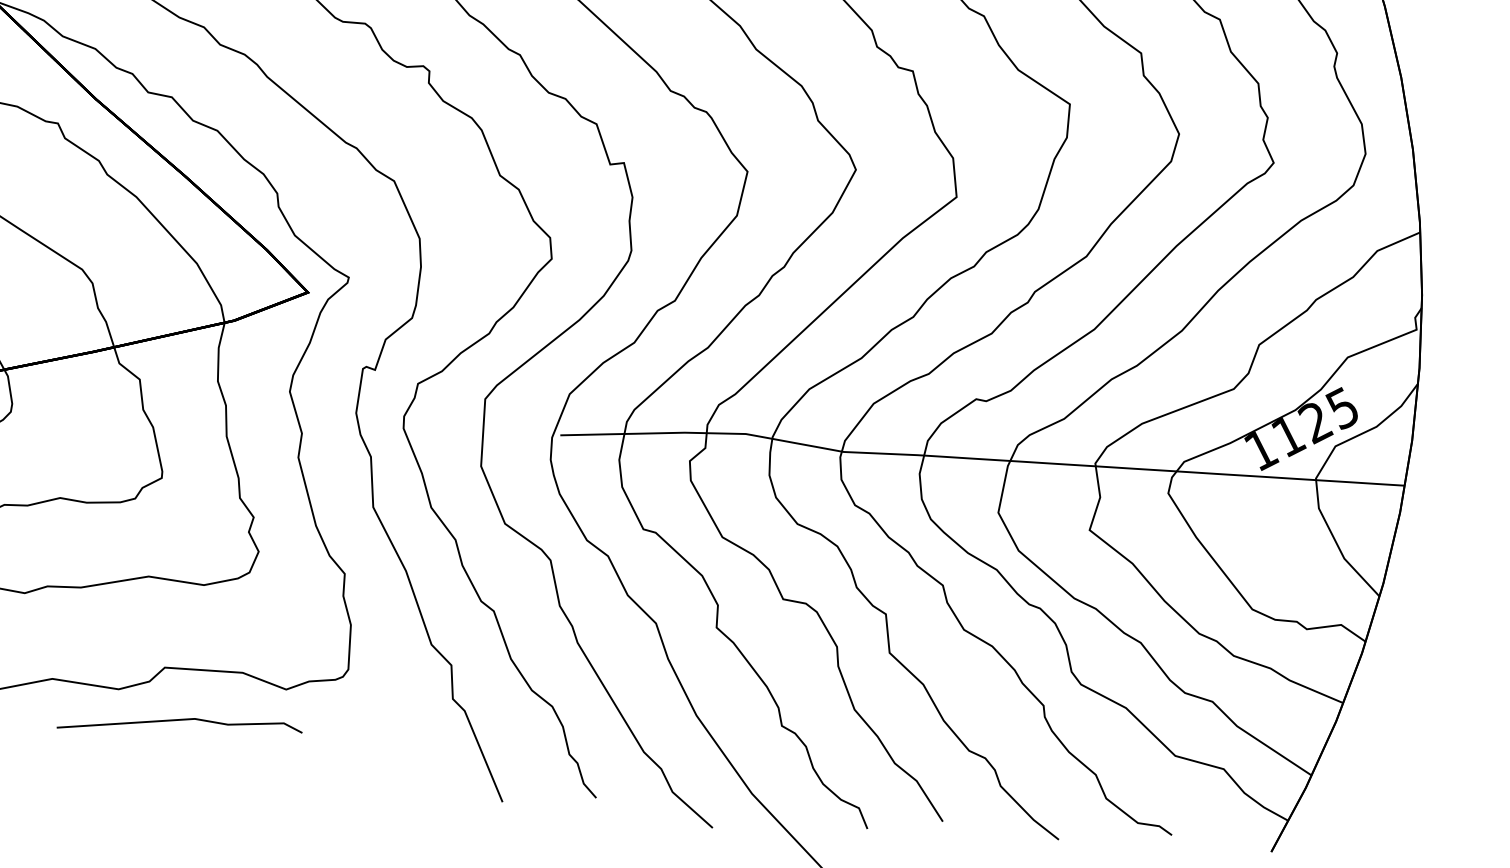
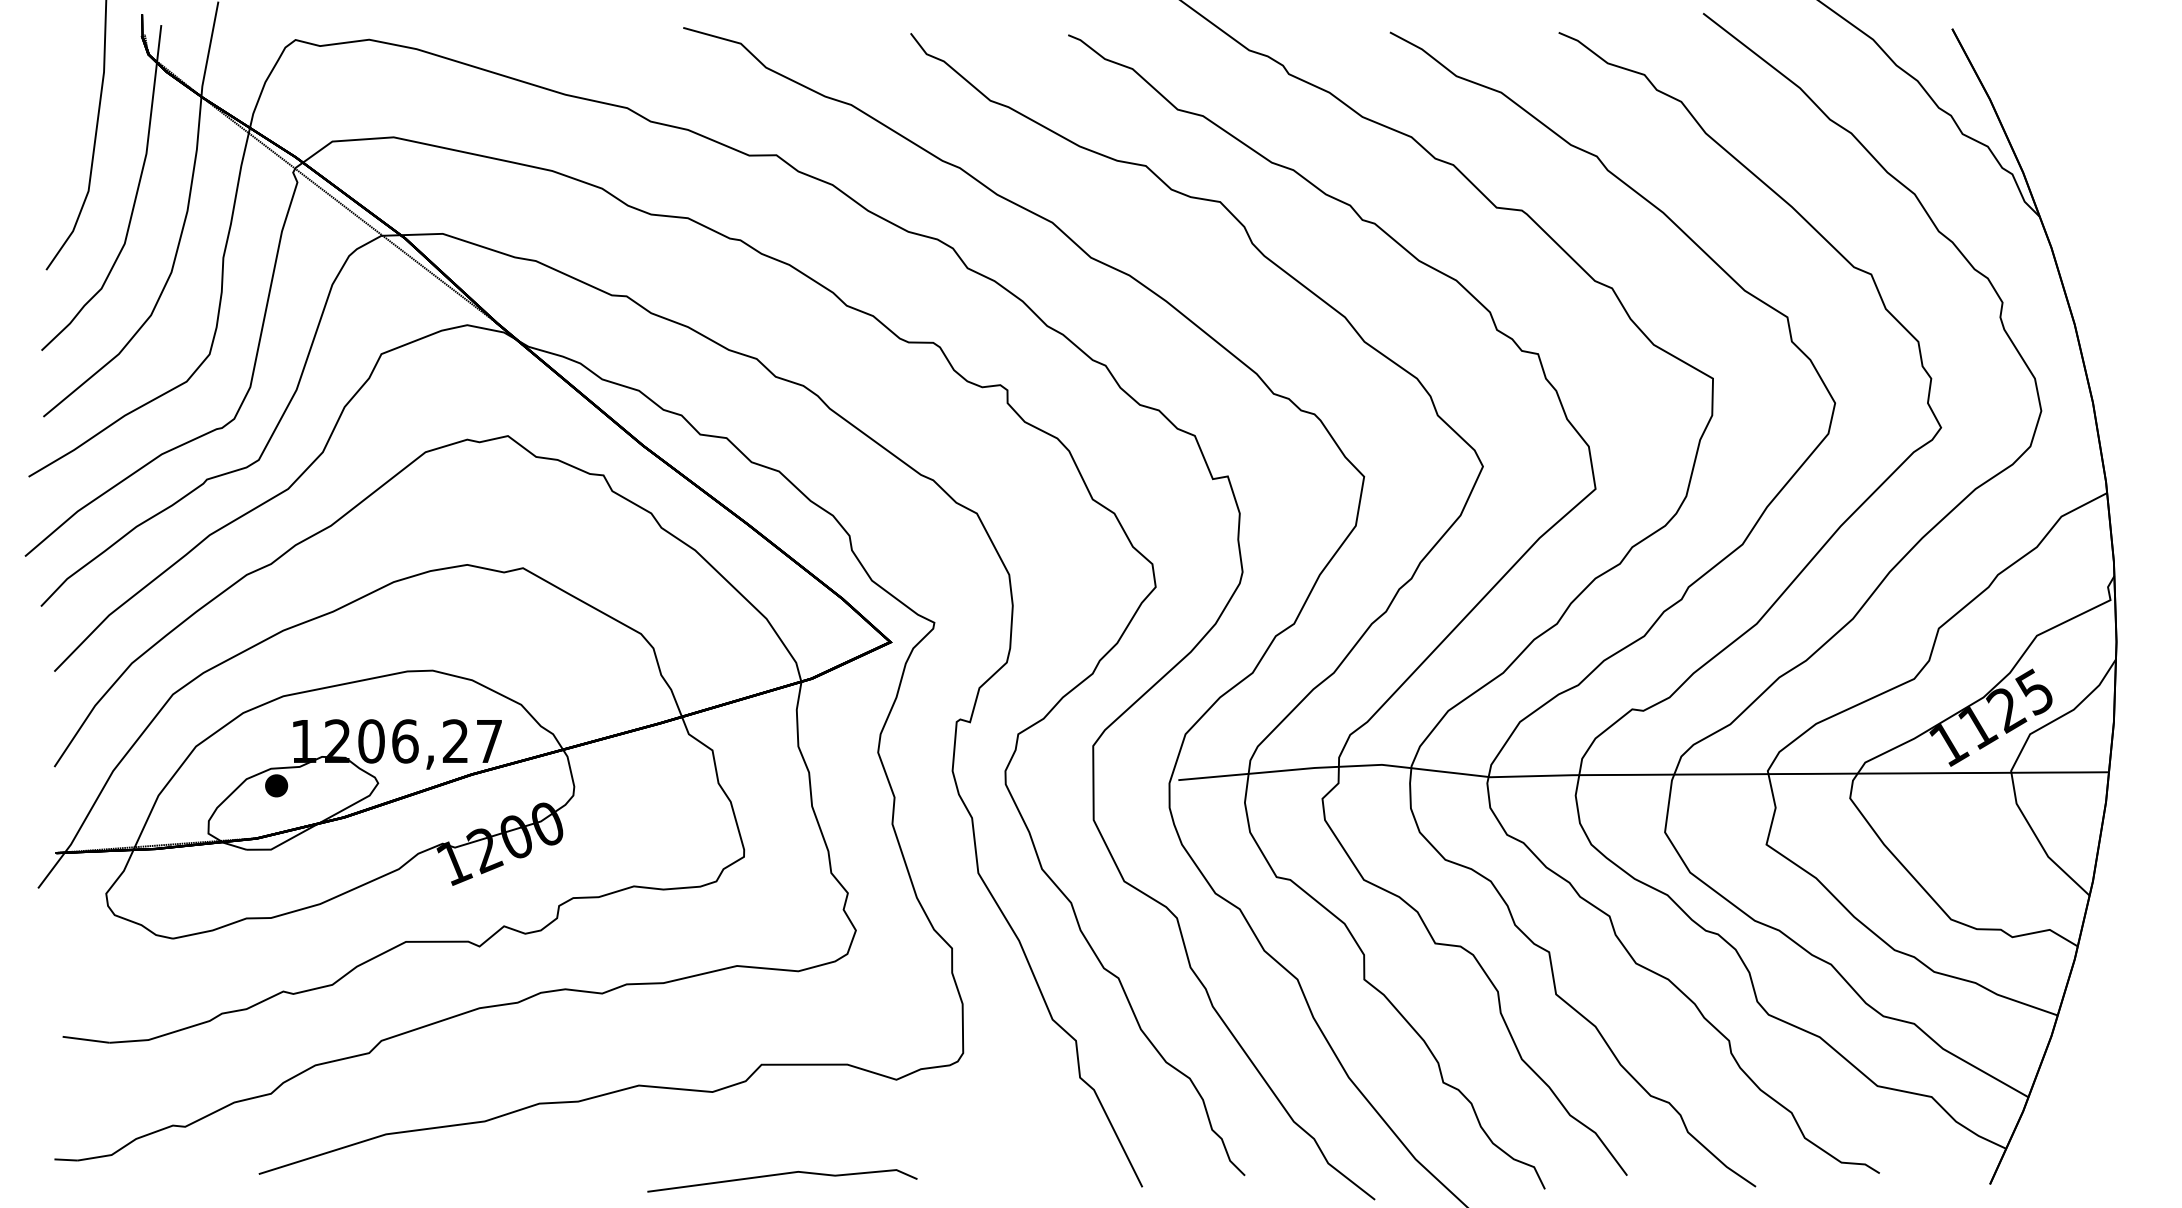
line: (178, 721) -> (780, 1175), moved

